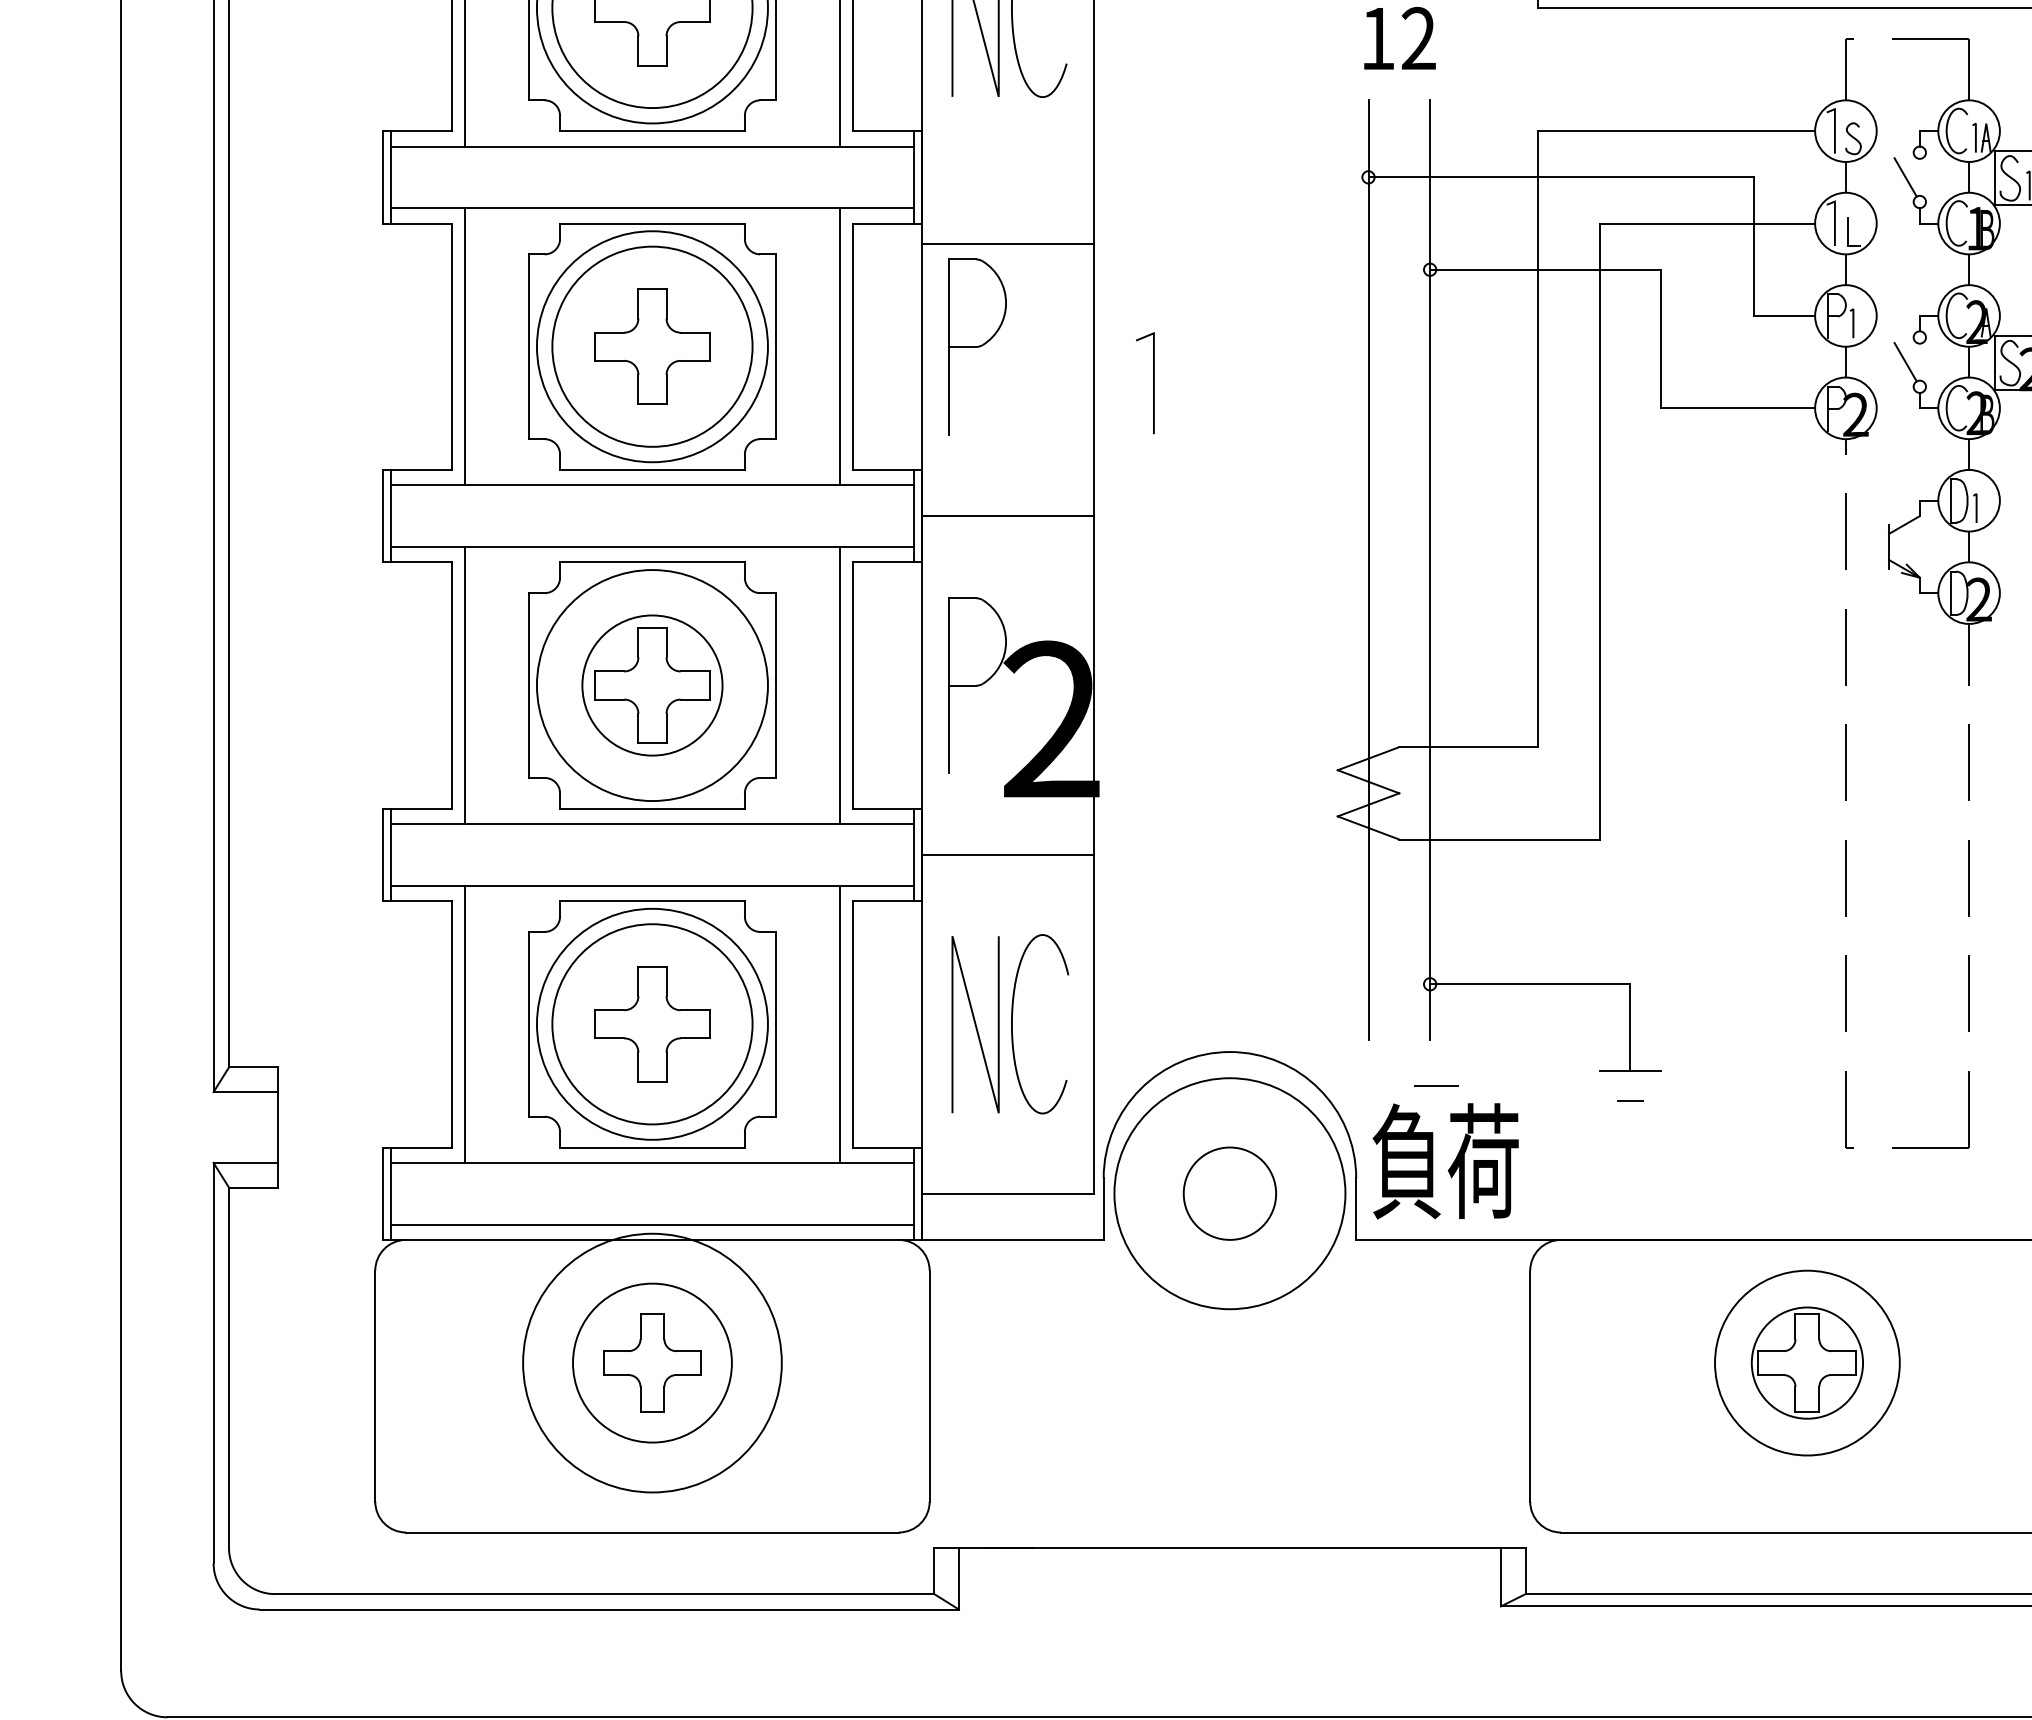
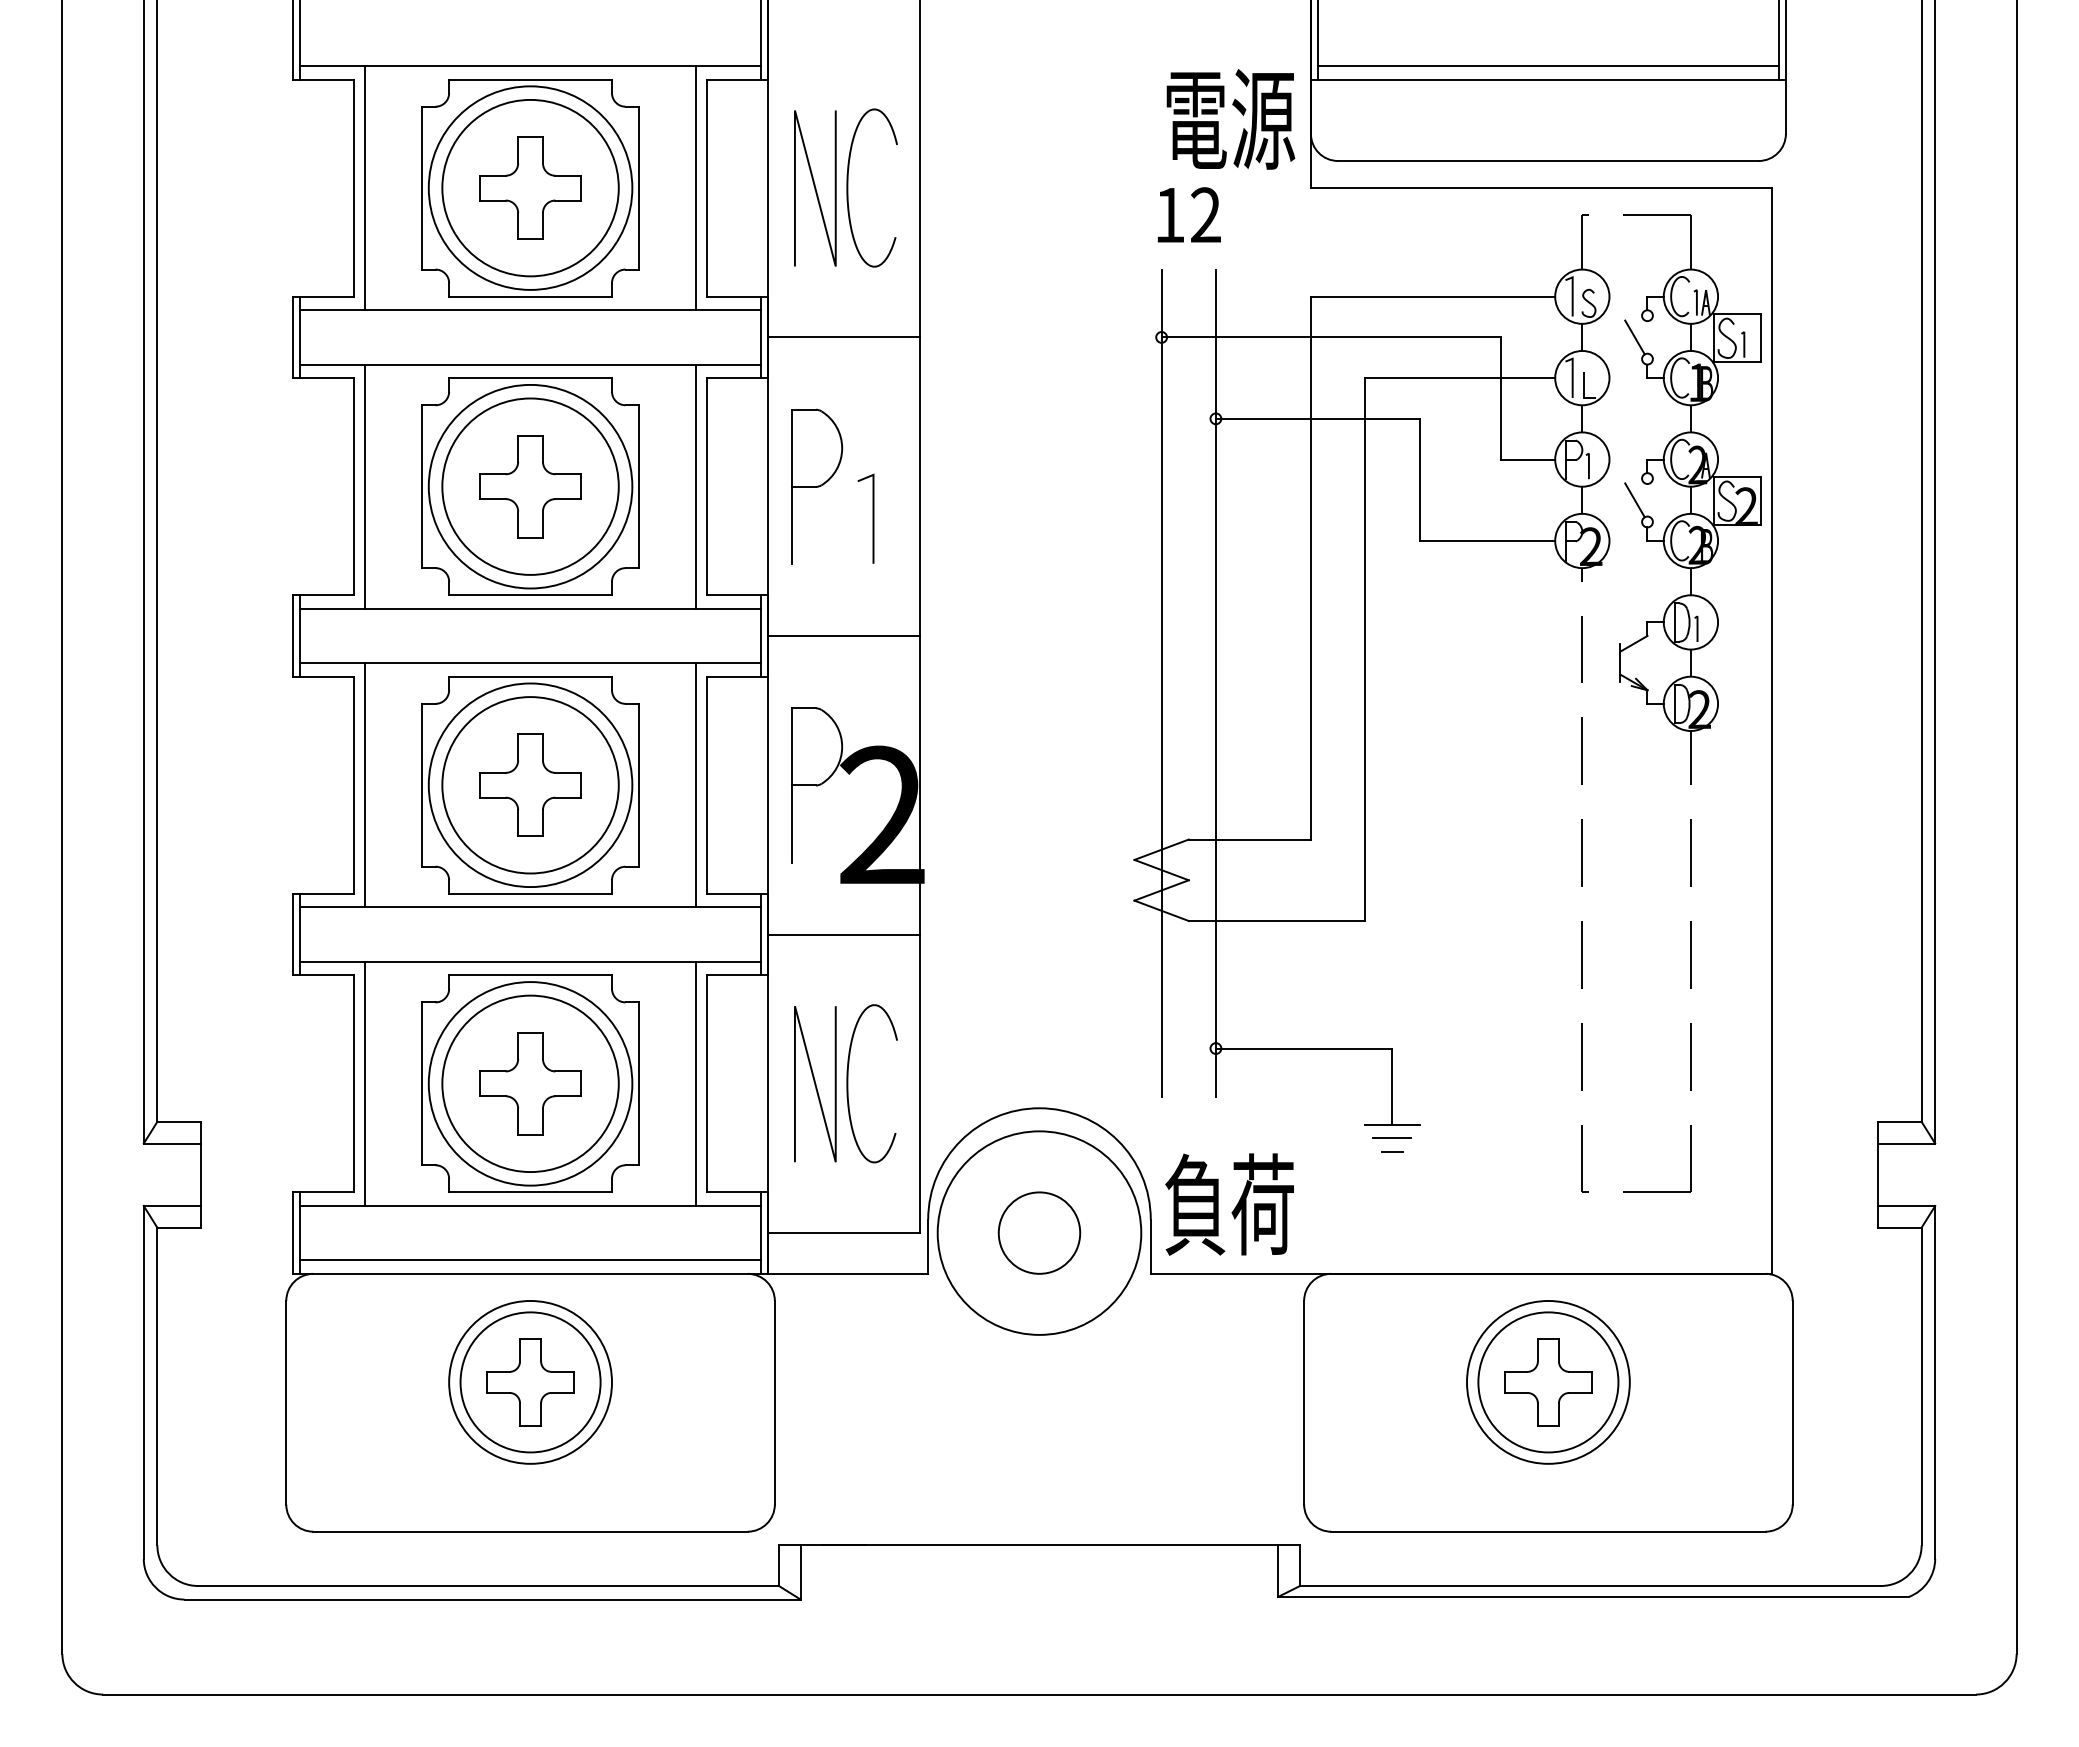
line: (1008, 244) -> (844, 337), moved
line: (1152, 382) -> (872, 518), moved
circle: (652, 685) -> (530, 785), size x1.43
line: (1435, 1085) -> (1391, 1137), moved
circle: (652, 1362) -> (530, 1381), size x0.71
circle: (1807, 1363) -> (1548, 1382), size x1.43

